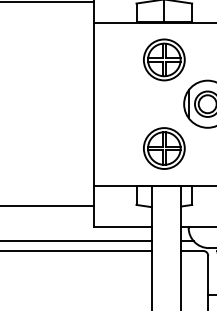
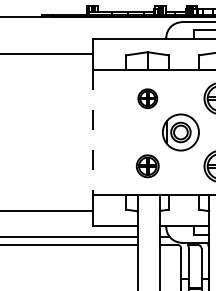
part: (164, 59) -> (147, 98), size x0.6
line: (93, 105) -> (93, 133), solid -> dashed
part: (164, 147) -> (147, 165), size x0.7

